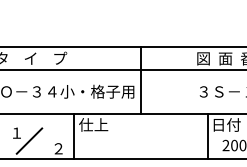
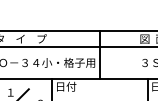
text: (93, 124) -> (65, 86), 仕上 -> 日付

